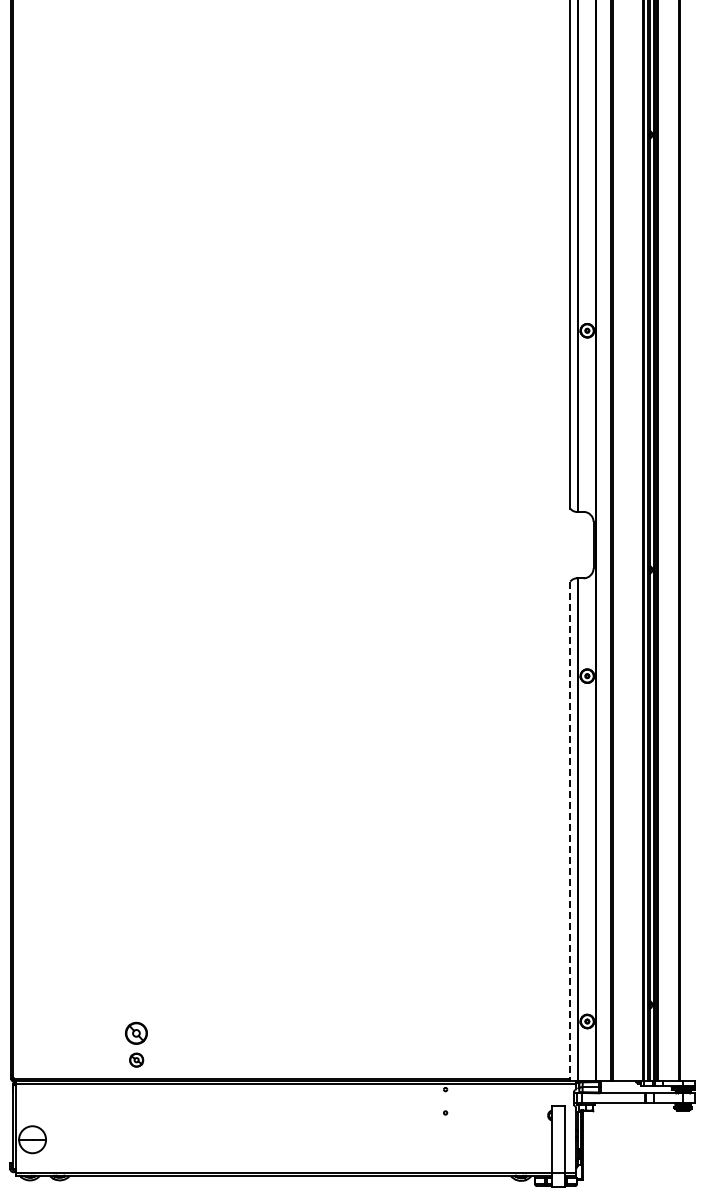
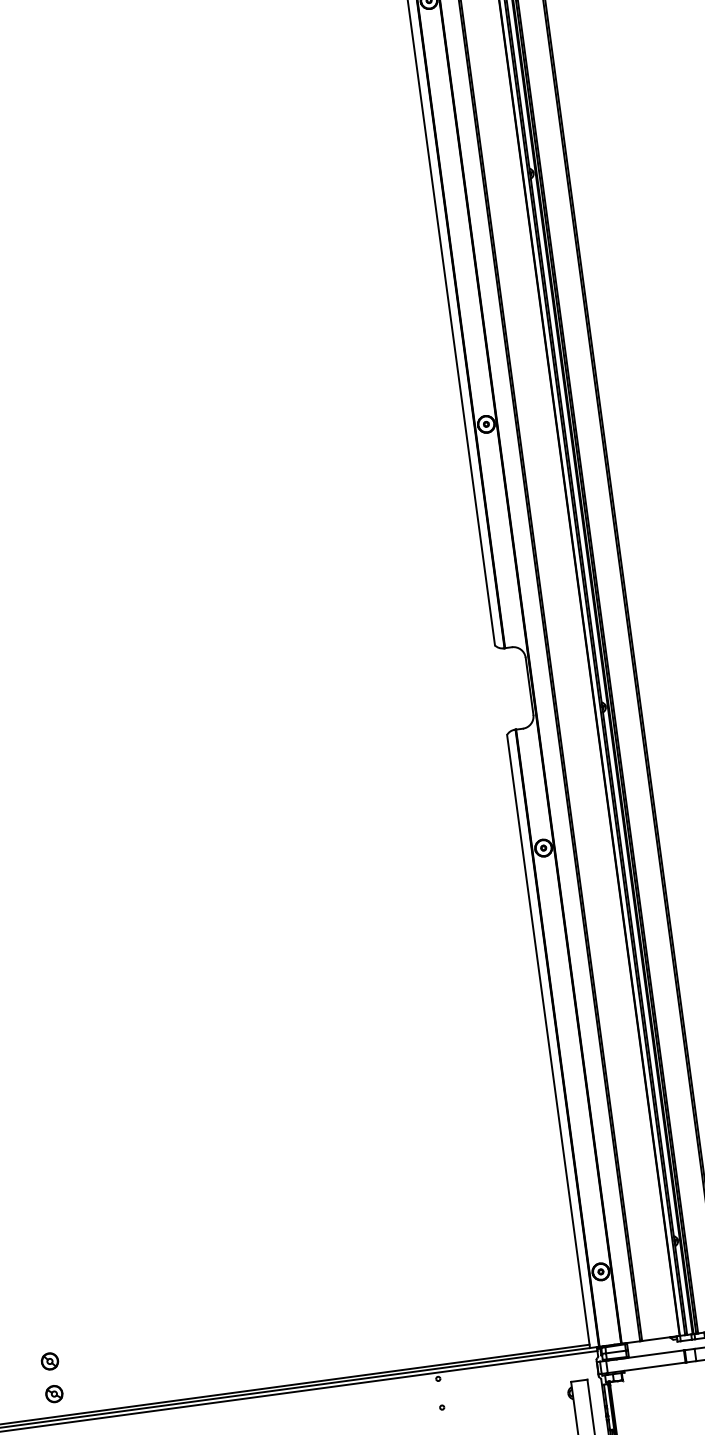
line: (570, 831) -> (548, 1041), dashed -> solid
part: (136, 1033) -> (49, 1361), size x0.62

